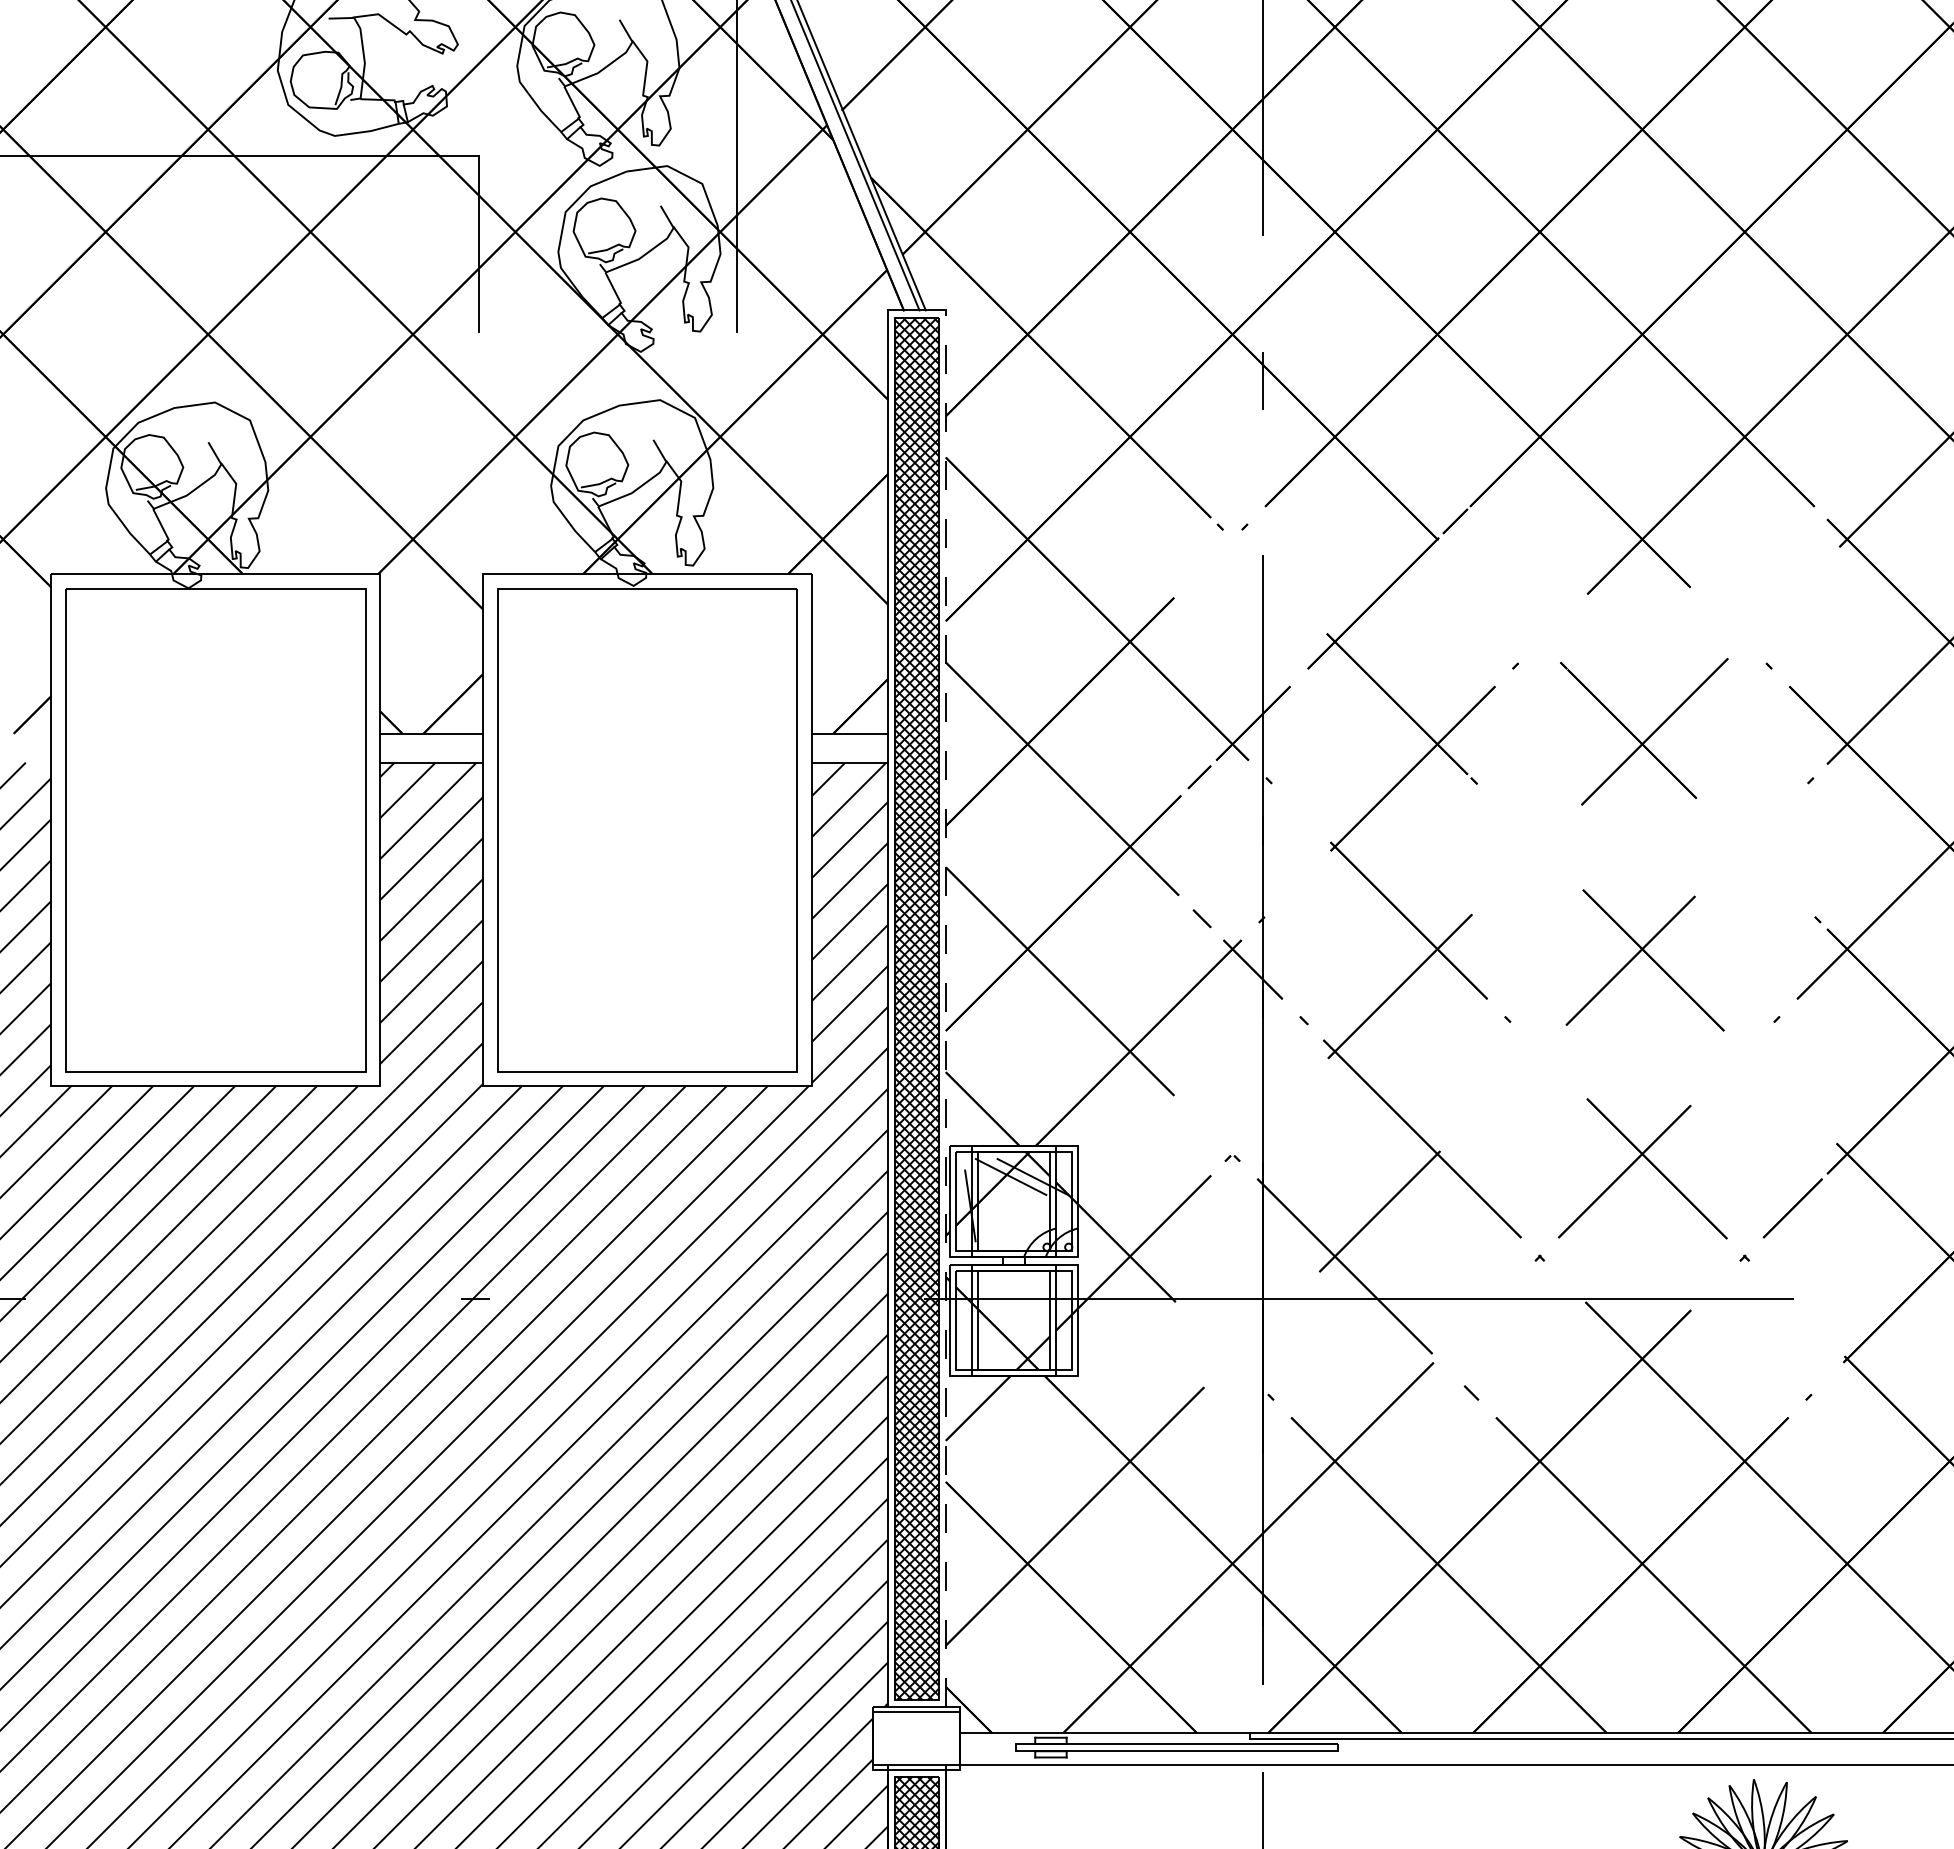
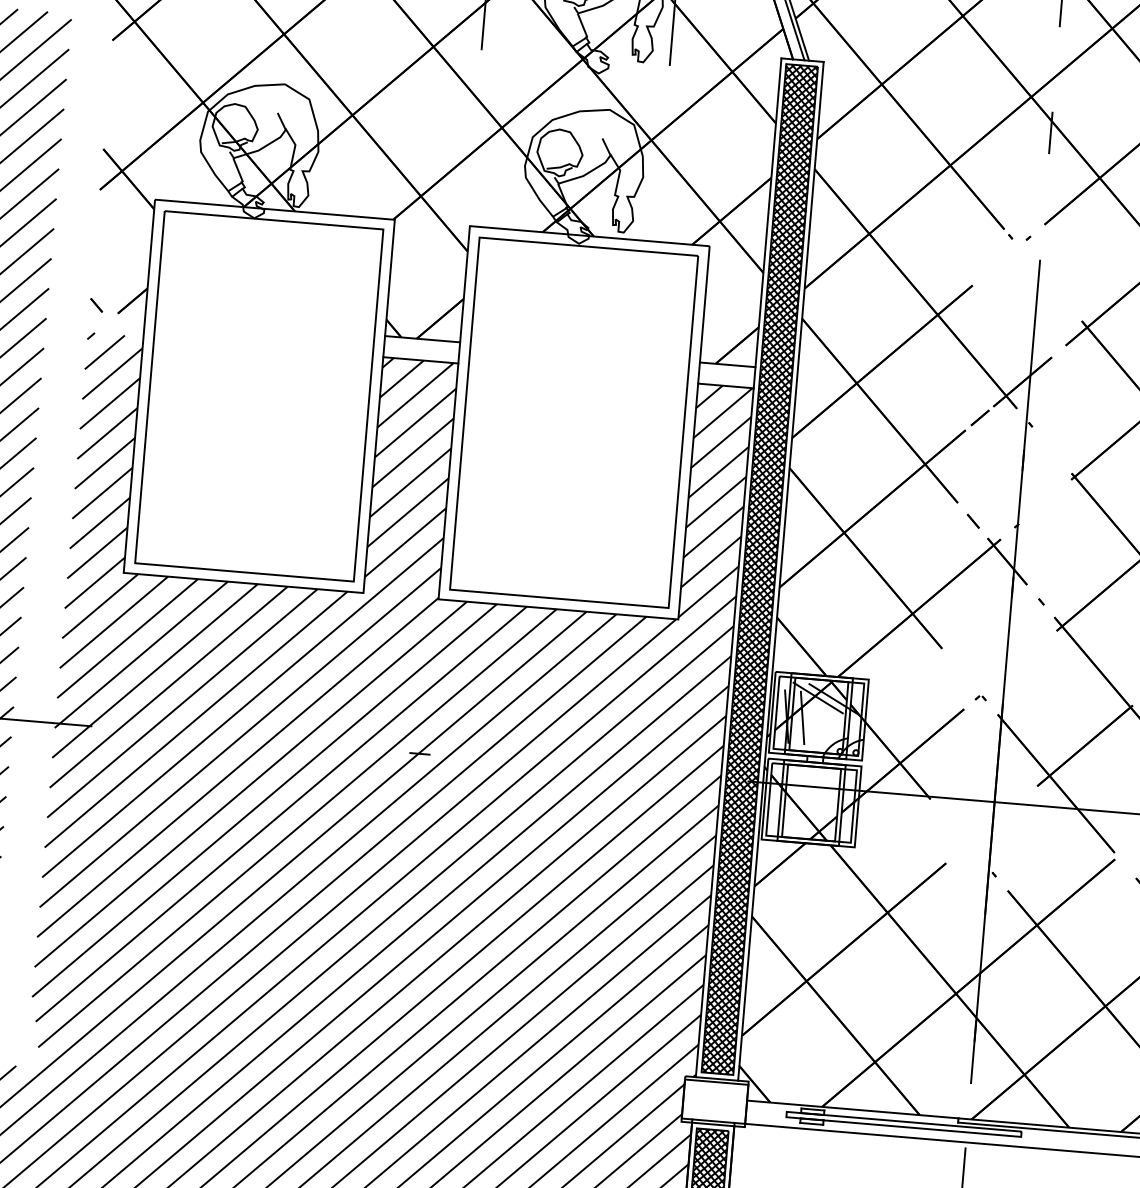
line: (945, 1008) -> (780, 571), dashed -> solid
line: (991, 1205) -> (802, 717), added

